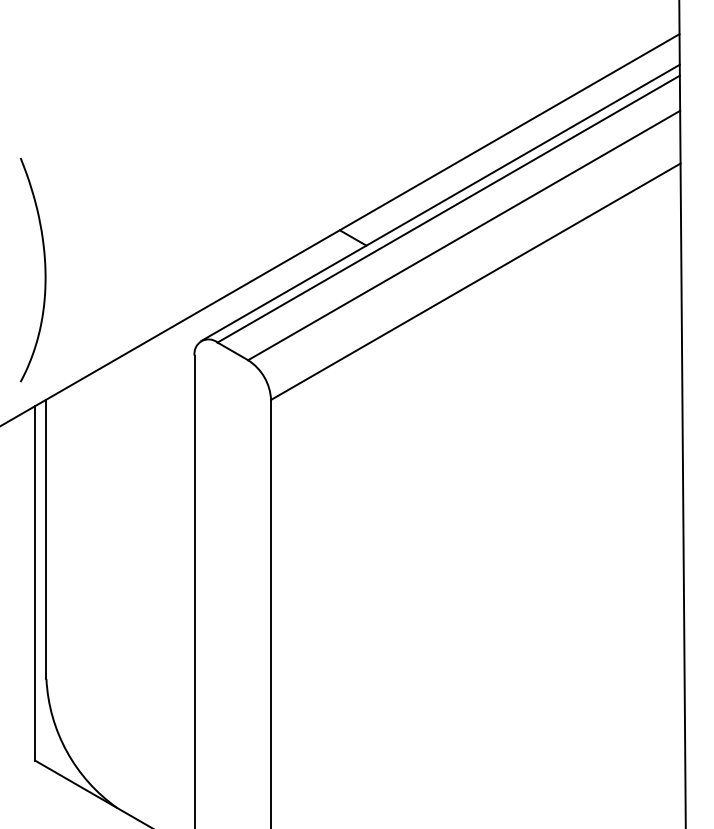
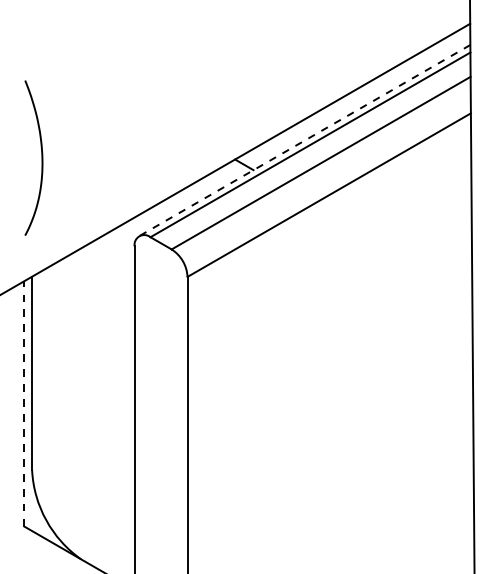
line: (440, 202) -> (304, 140), solid -> dashed
curve: (44, 269) -> (41, 157), moved
line: (35, 582) -> (24, 403), solid -> dashed

